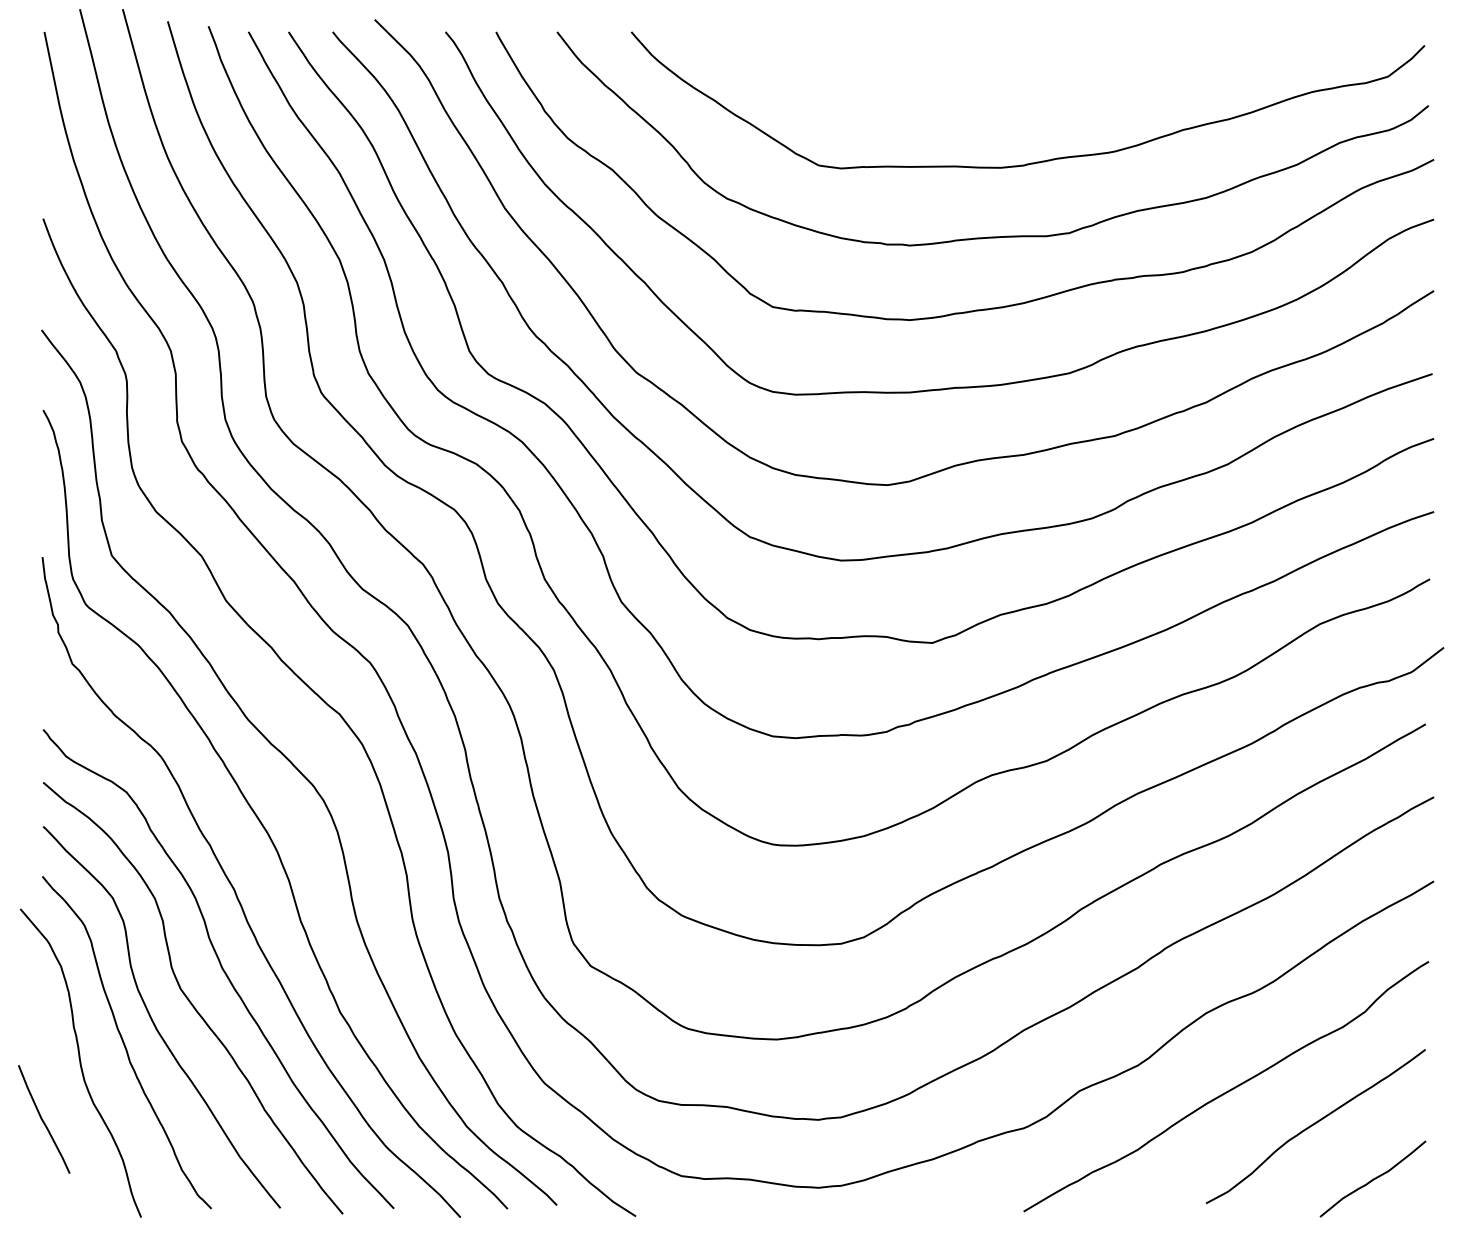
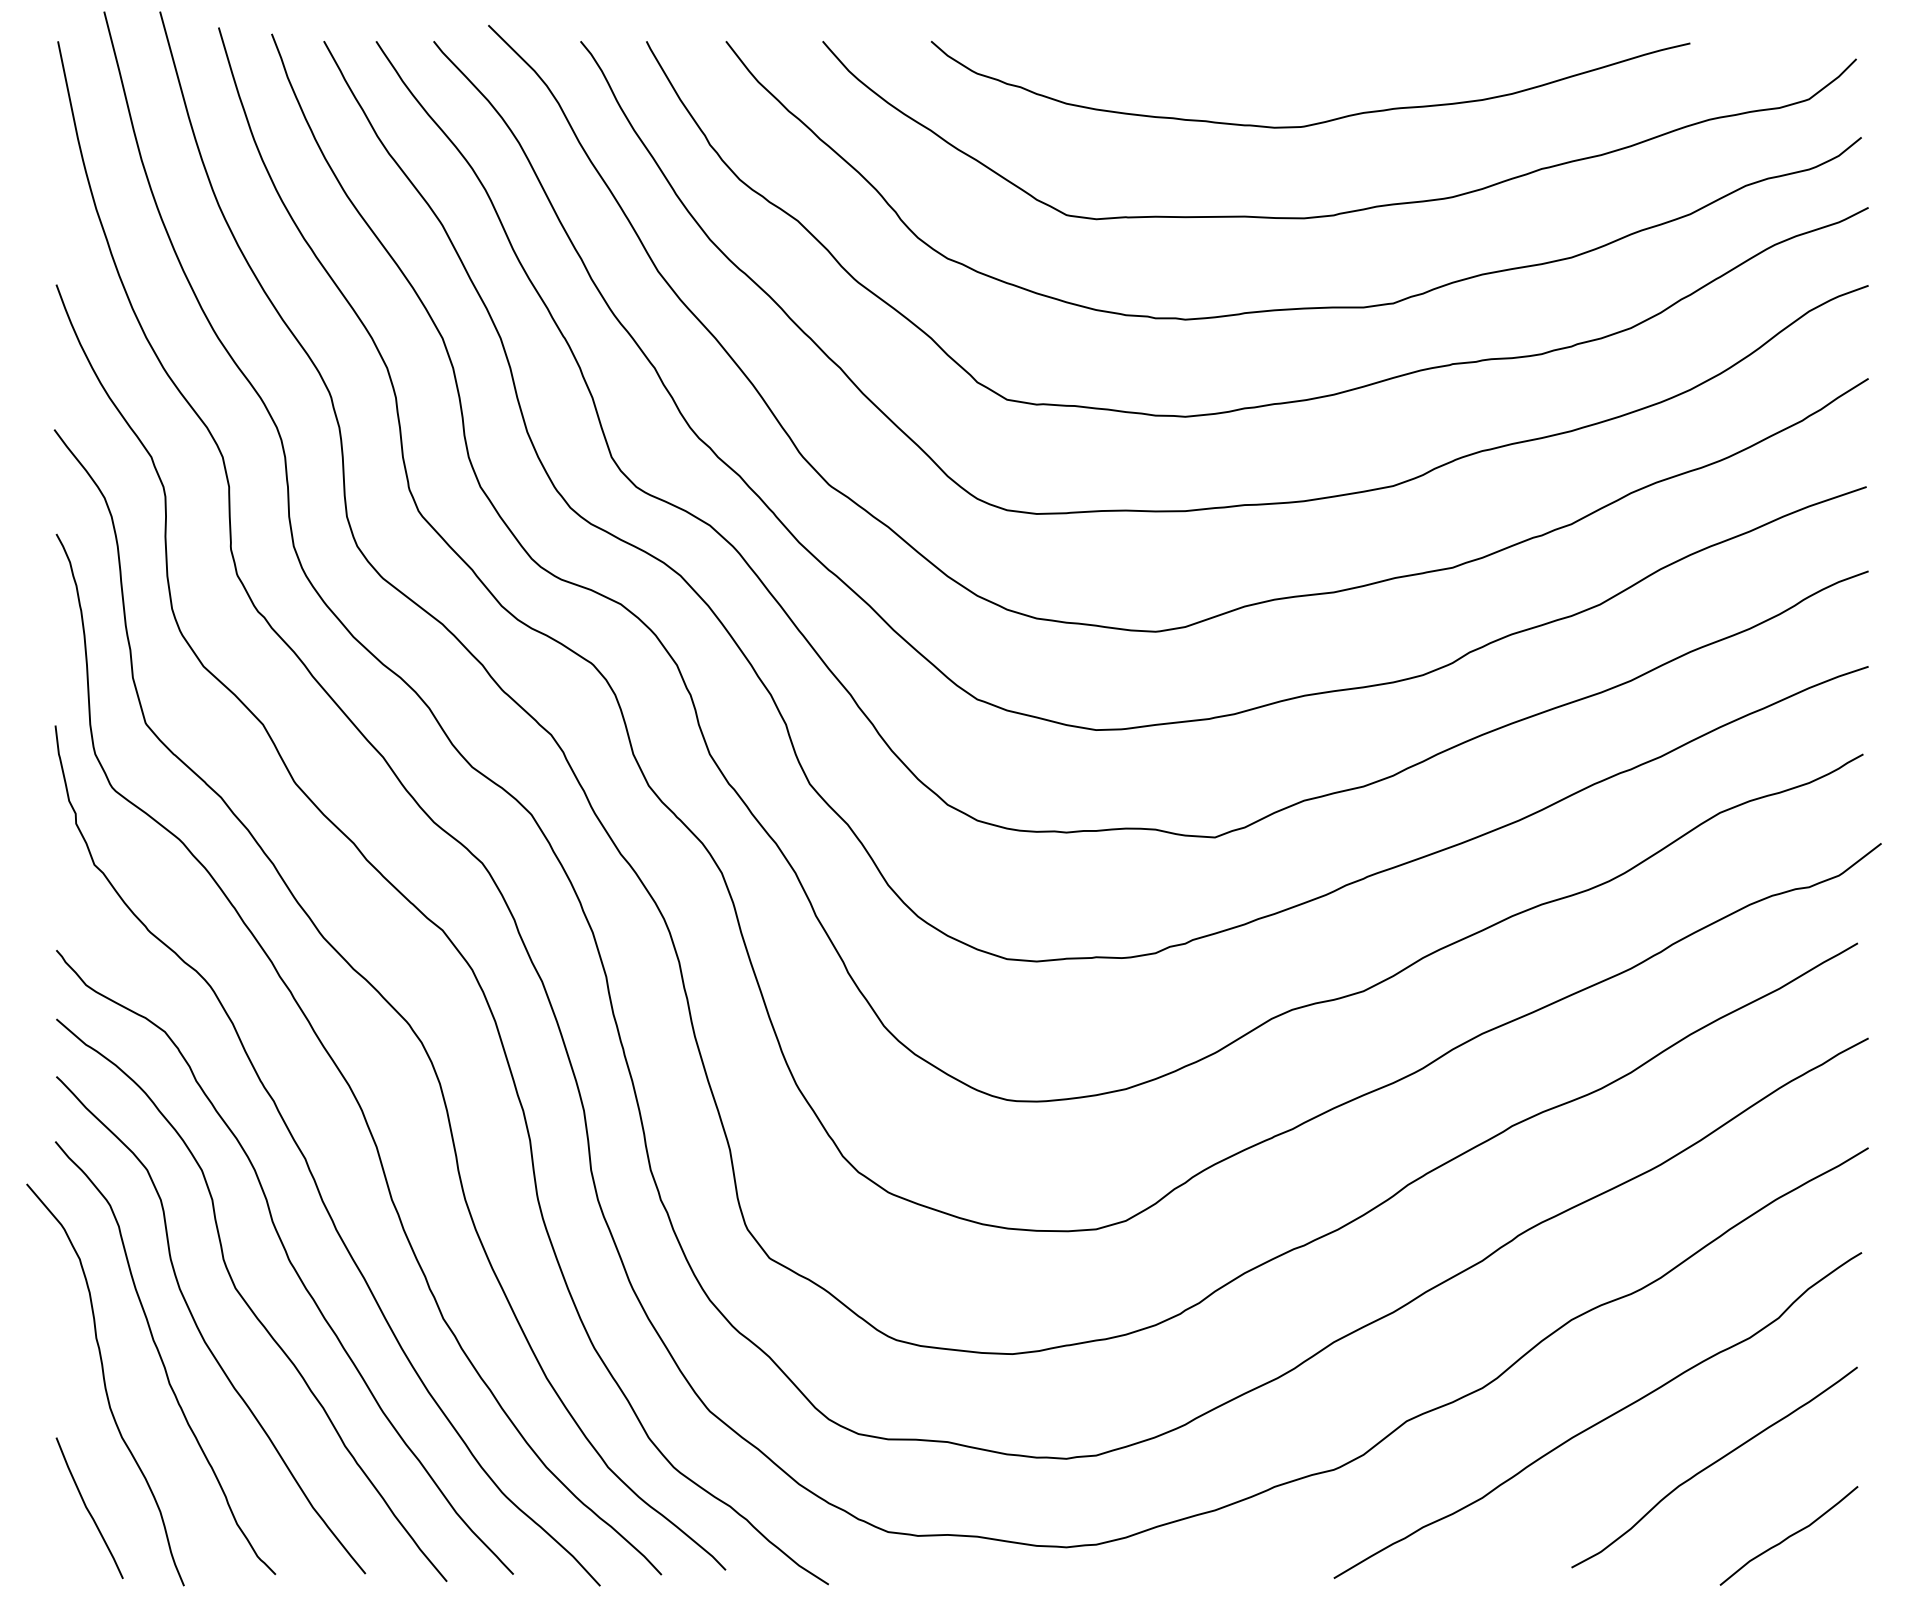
curve: (1014, 93) -> (1321, 121), added
curve: (42, 1118) -> (87, 1507), moved

